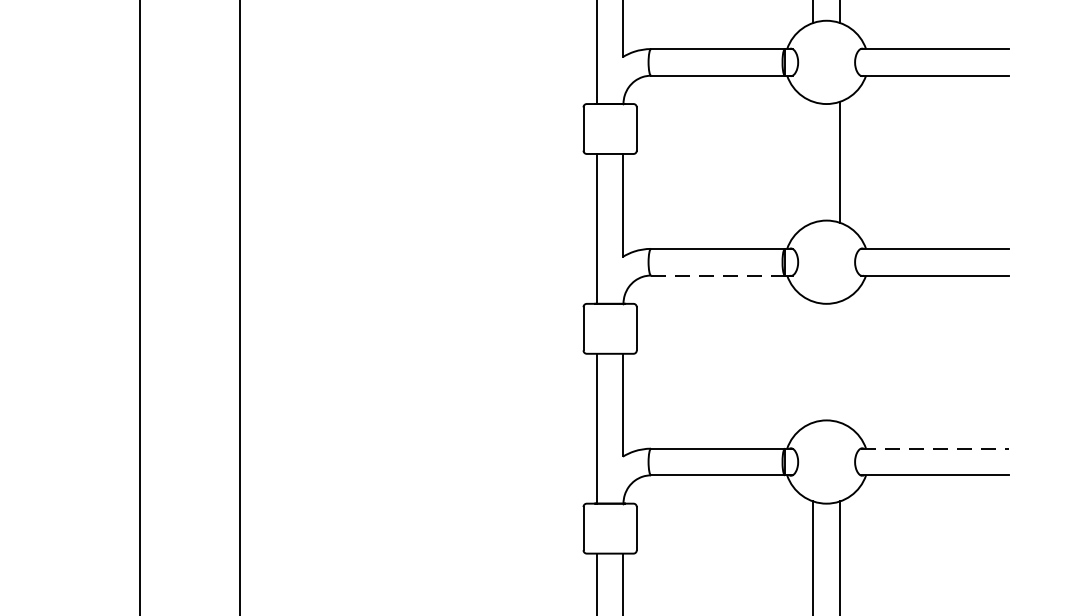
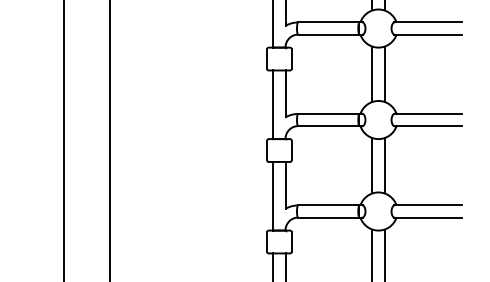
line: (813, 160) -> (372, 73), added
line: (717, 276) -> (328, 126), dashed -> solid
line: (813, 361) -> (372, 165), added
line: (839, 361) -> (384, 165), added
line: (935, 448) -> (428, 205), dashed -> solid

